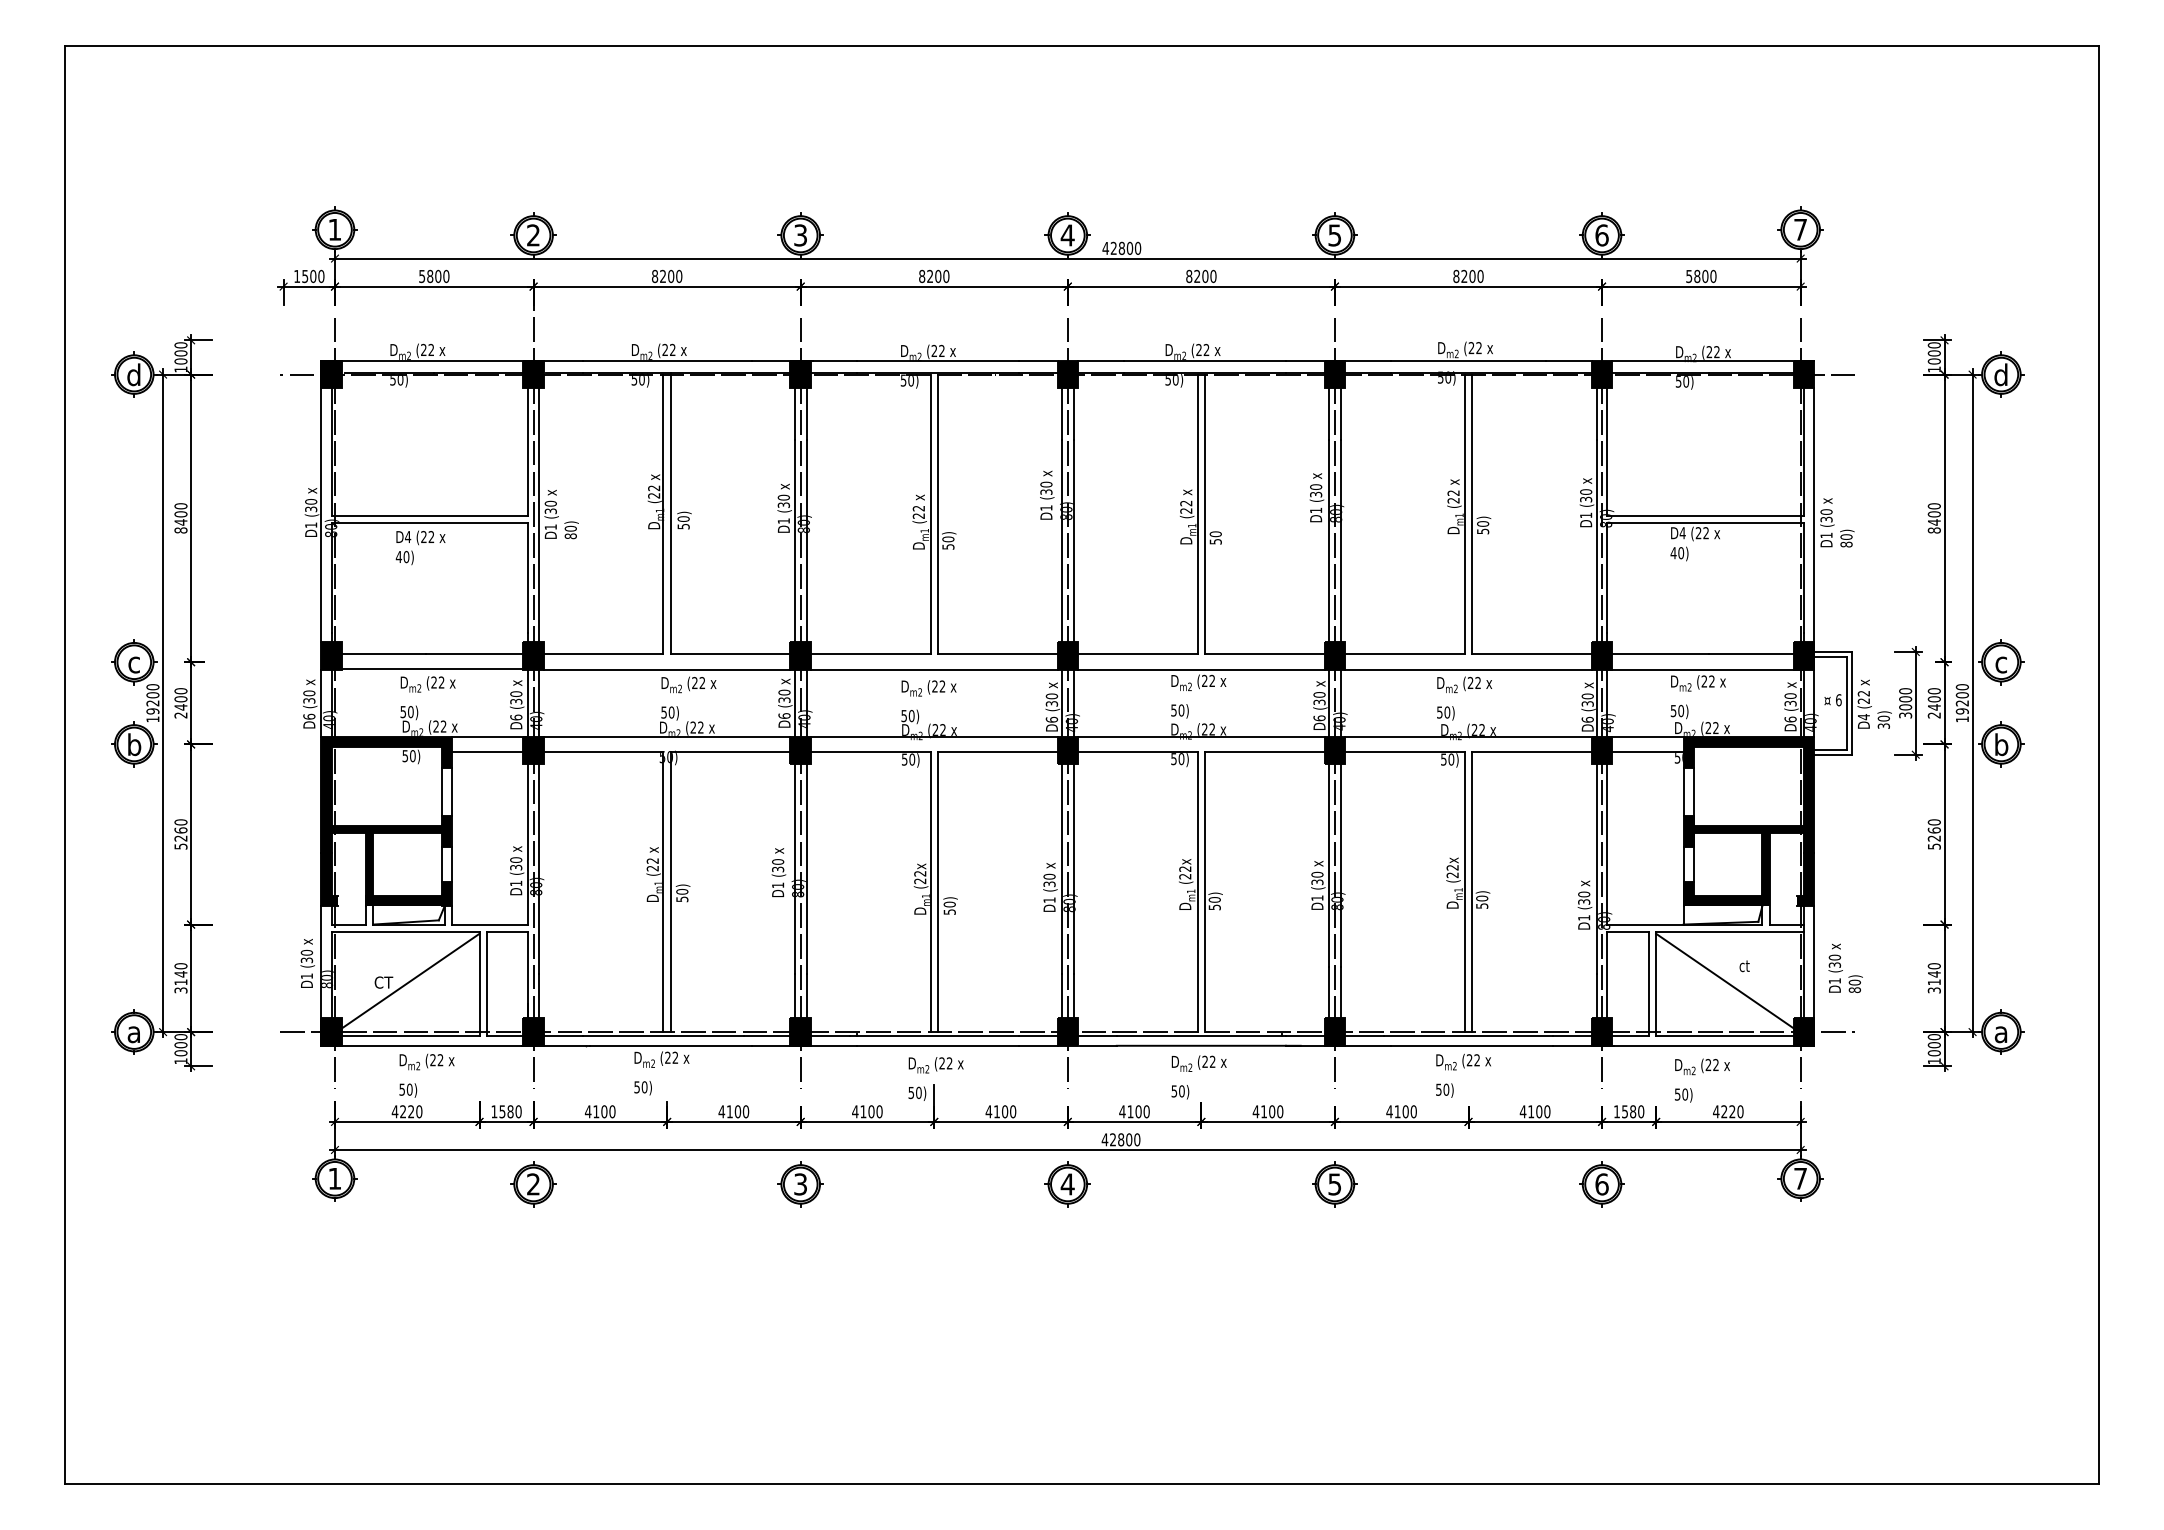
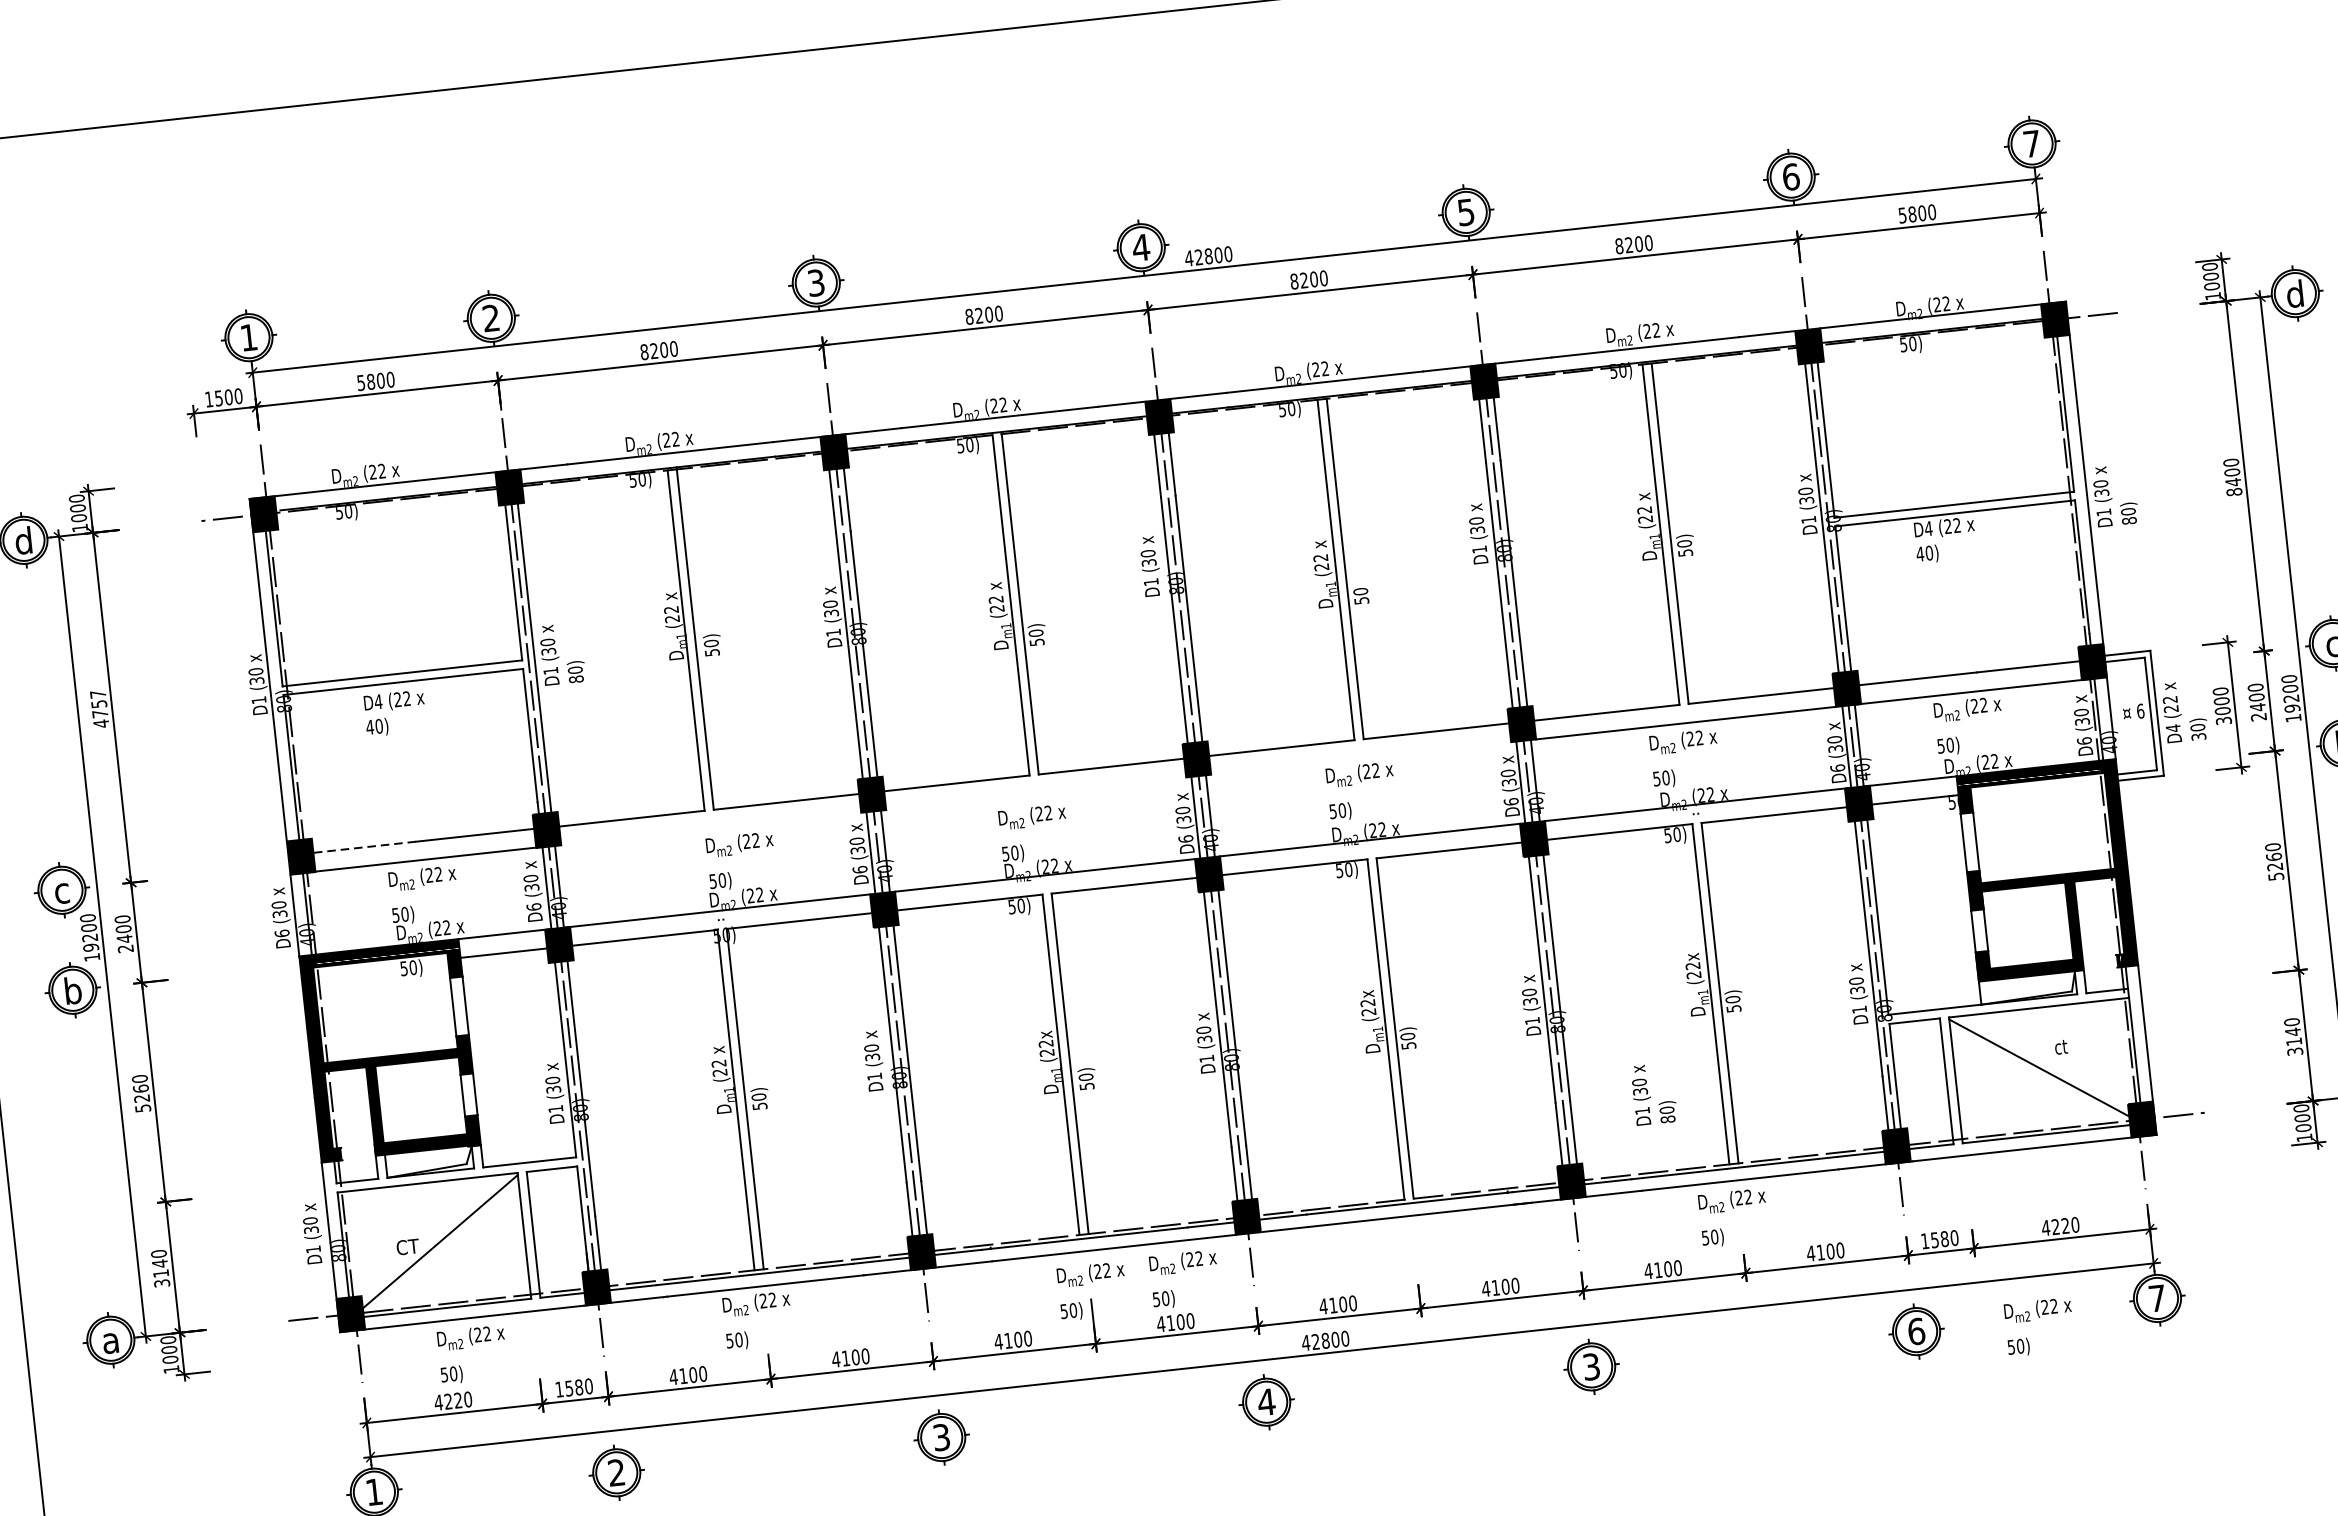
text: (180, 518) -> (99, 709), 8400 -> 4757
line: (383, 654) -> (364, 847), solid -> dashed
line: (666, 669) -> (710, 828), removed
line: (934, 669) -> (1036, 793), removed
line: (1201, 669) -> (1361, 758), removed
text: (1845, 967) -> (1653, 1093), moved
text: (1198, 1077) -> (1184, 1279), moved
text: (1702, 1080) -> (2039, 1326), moved
text: (1335, 1183) -> (1592, 1365), 5 -> 3

